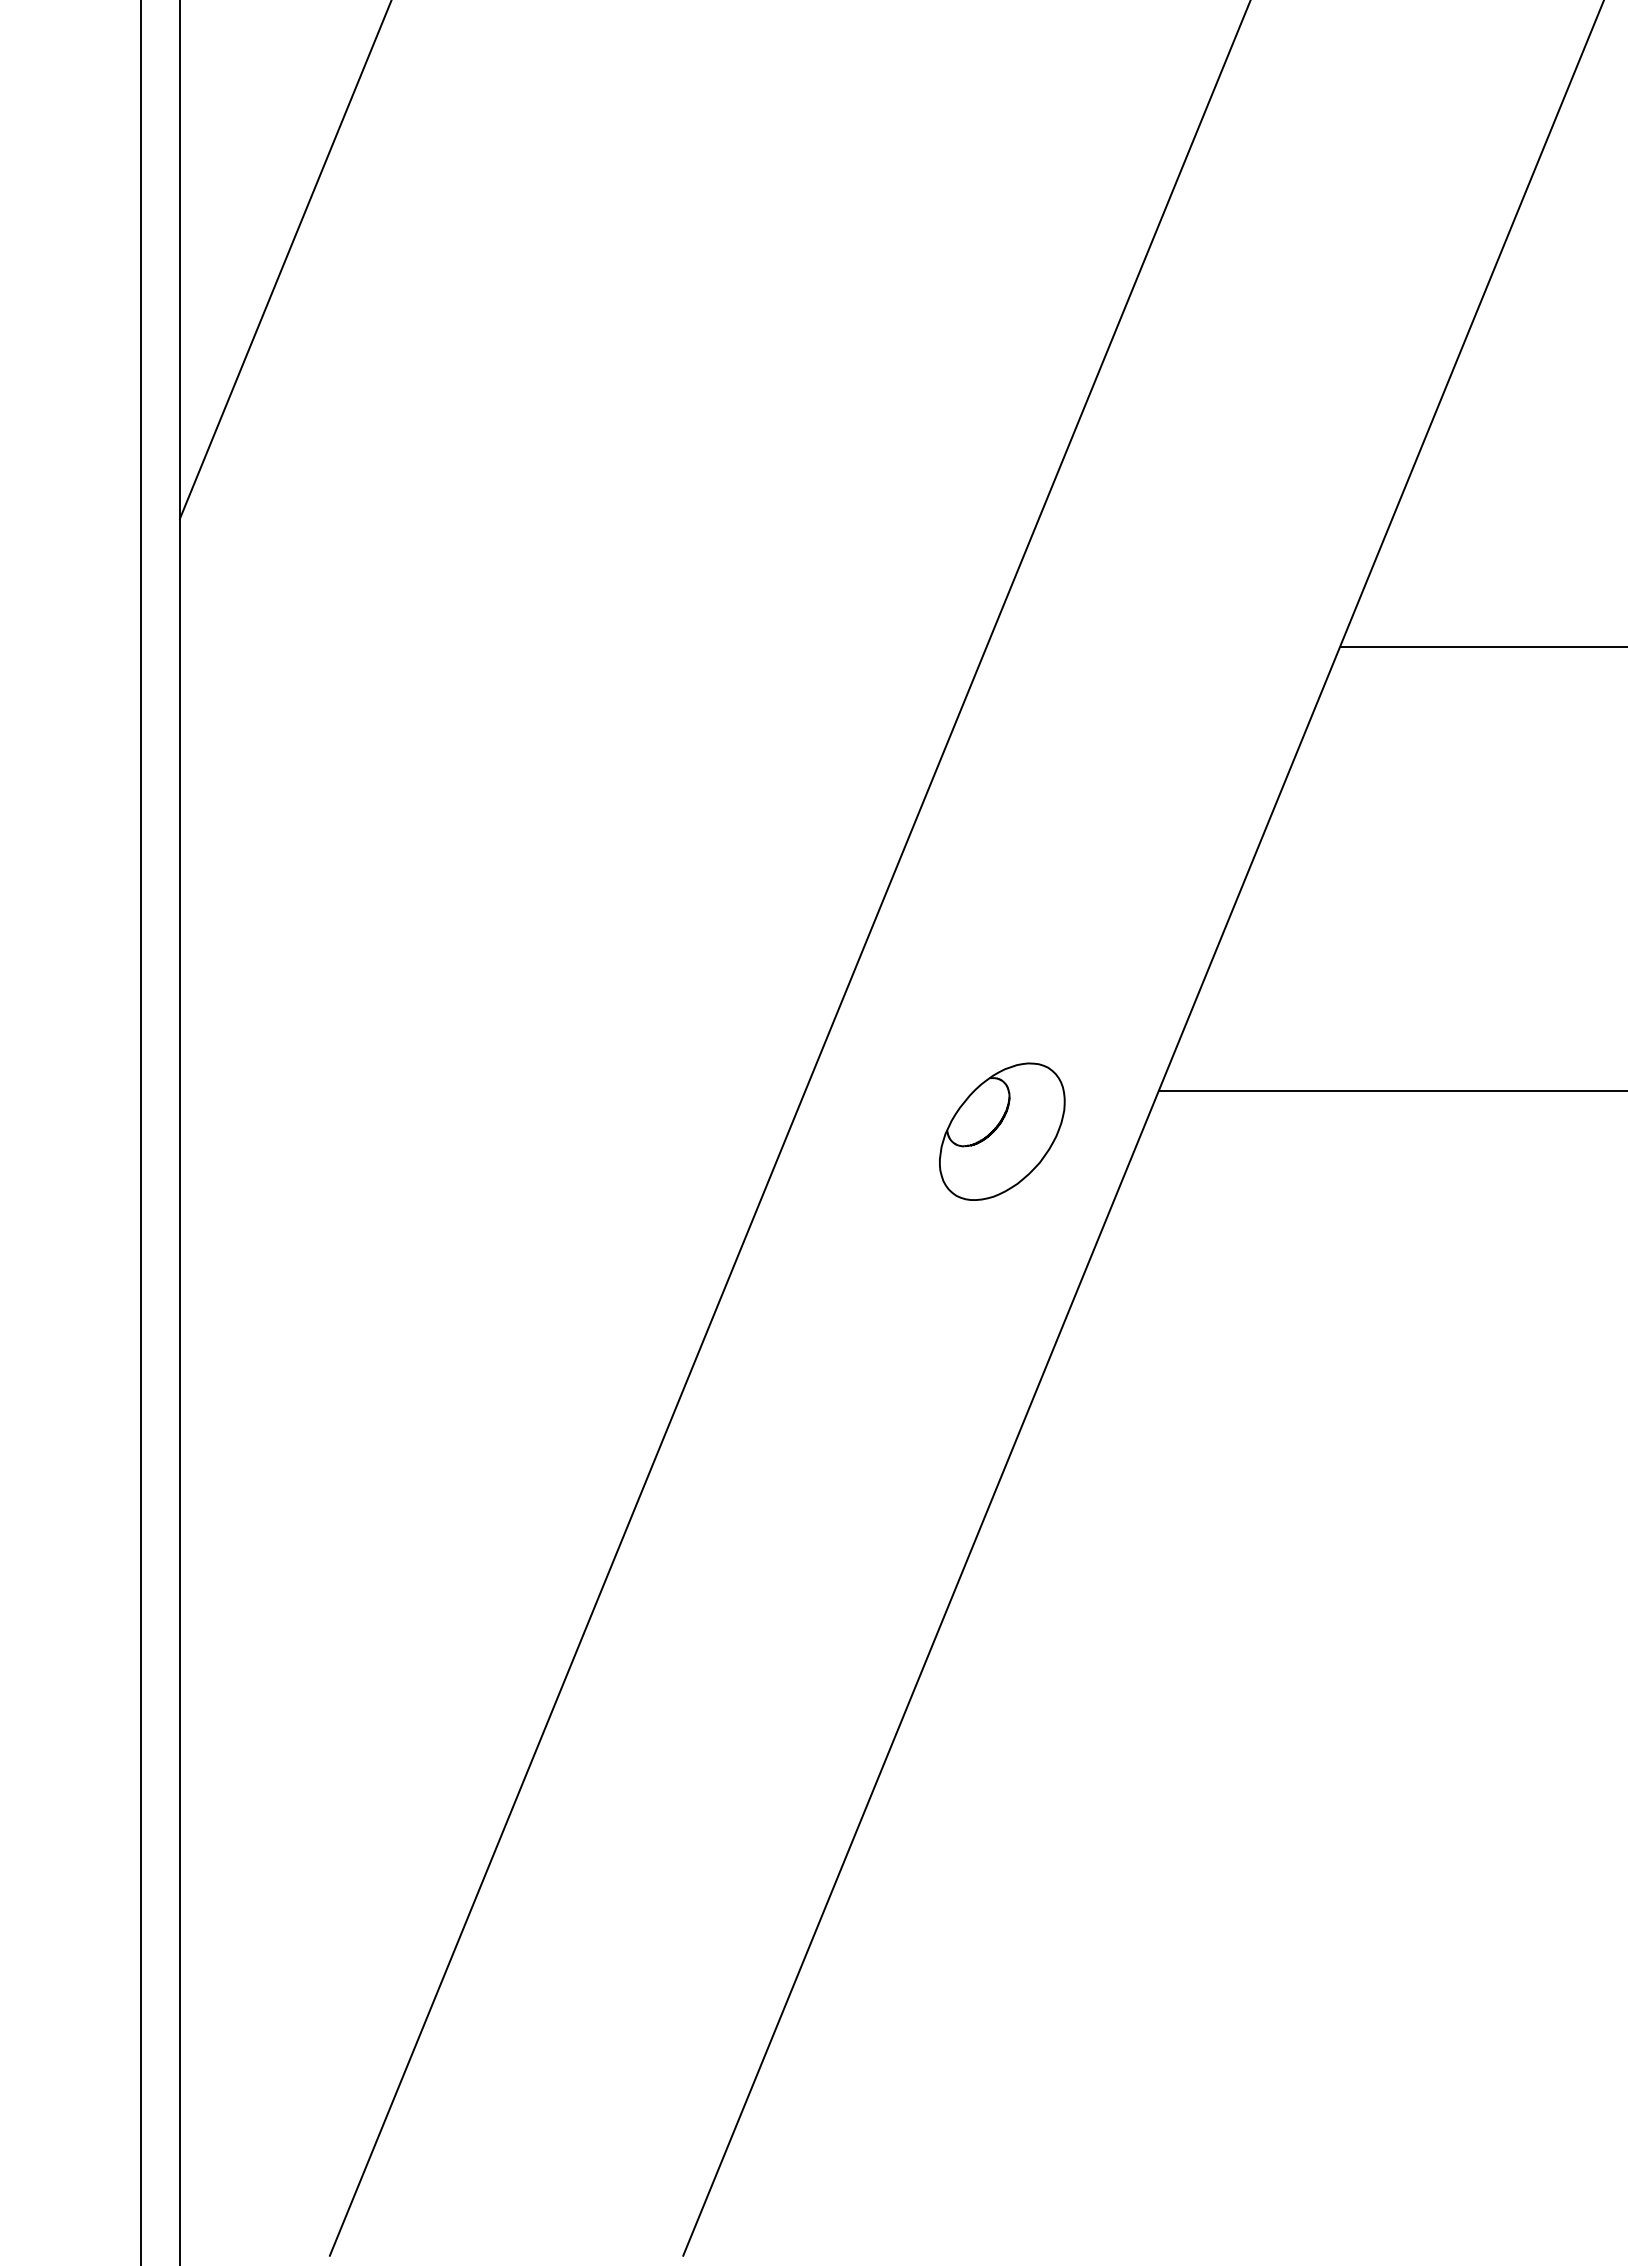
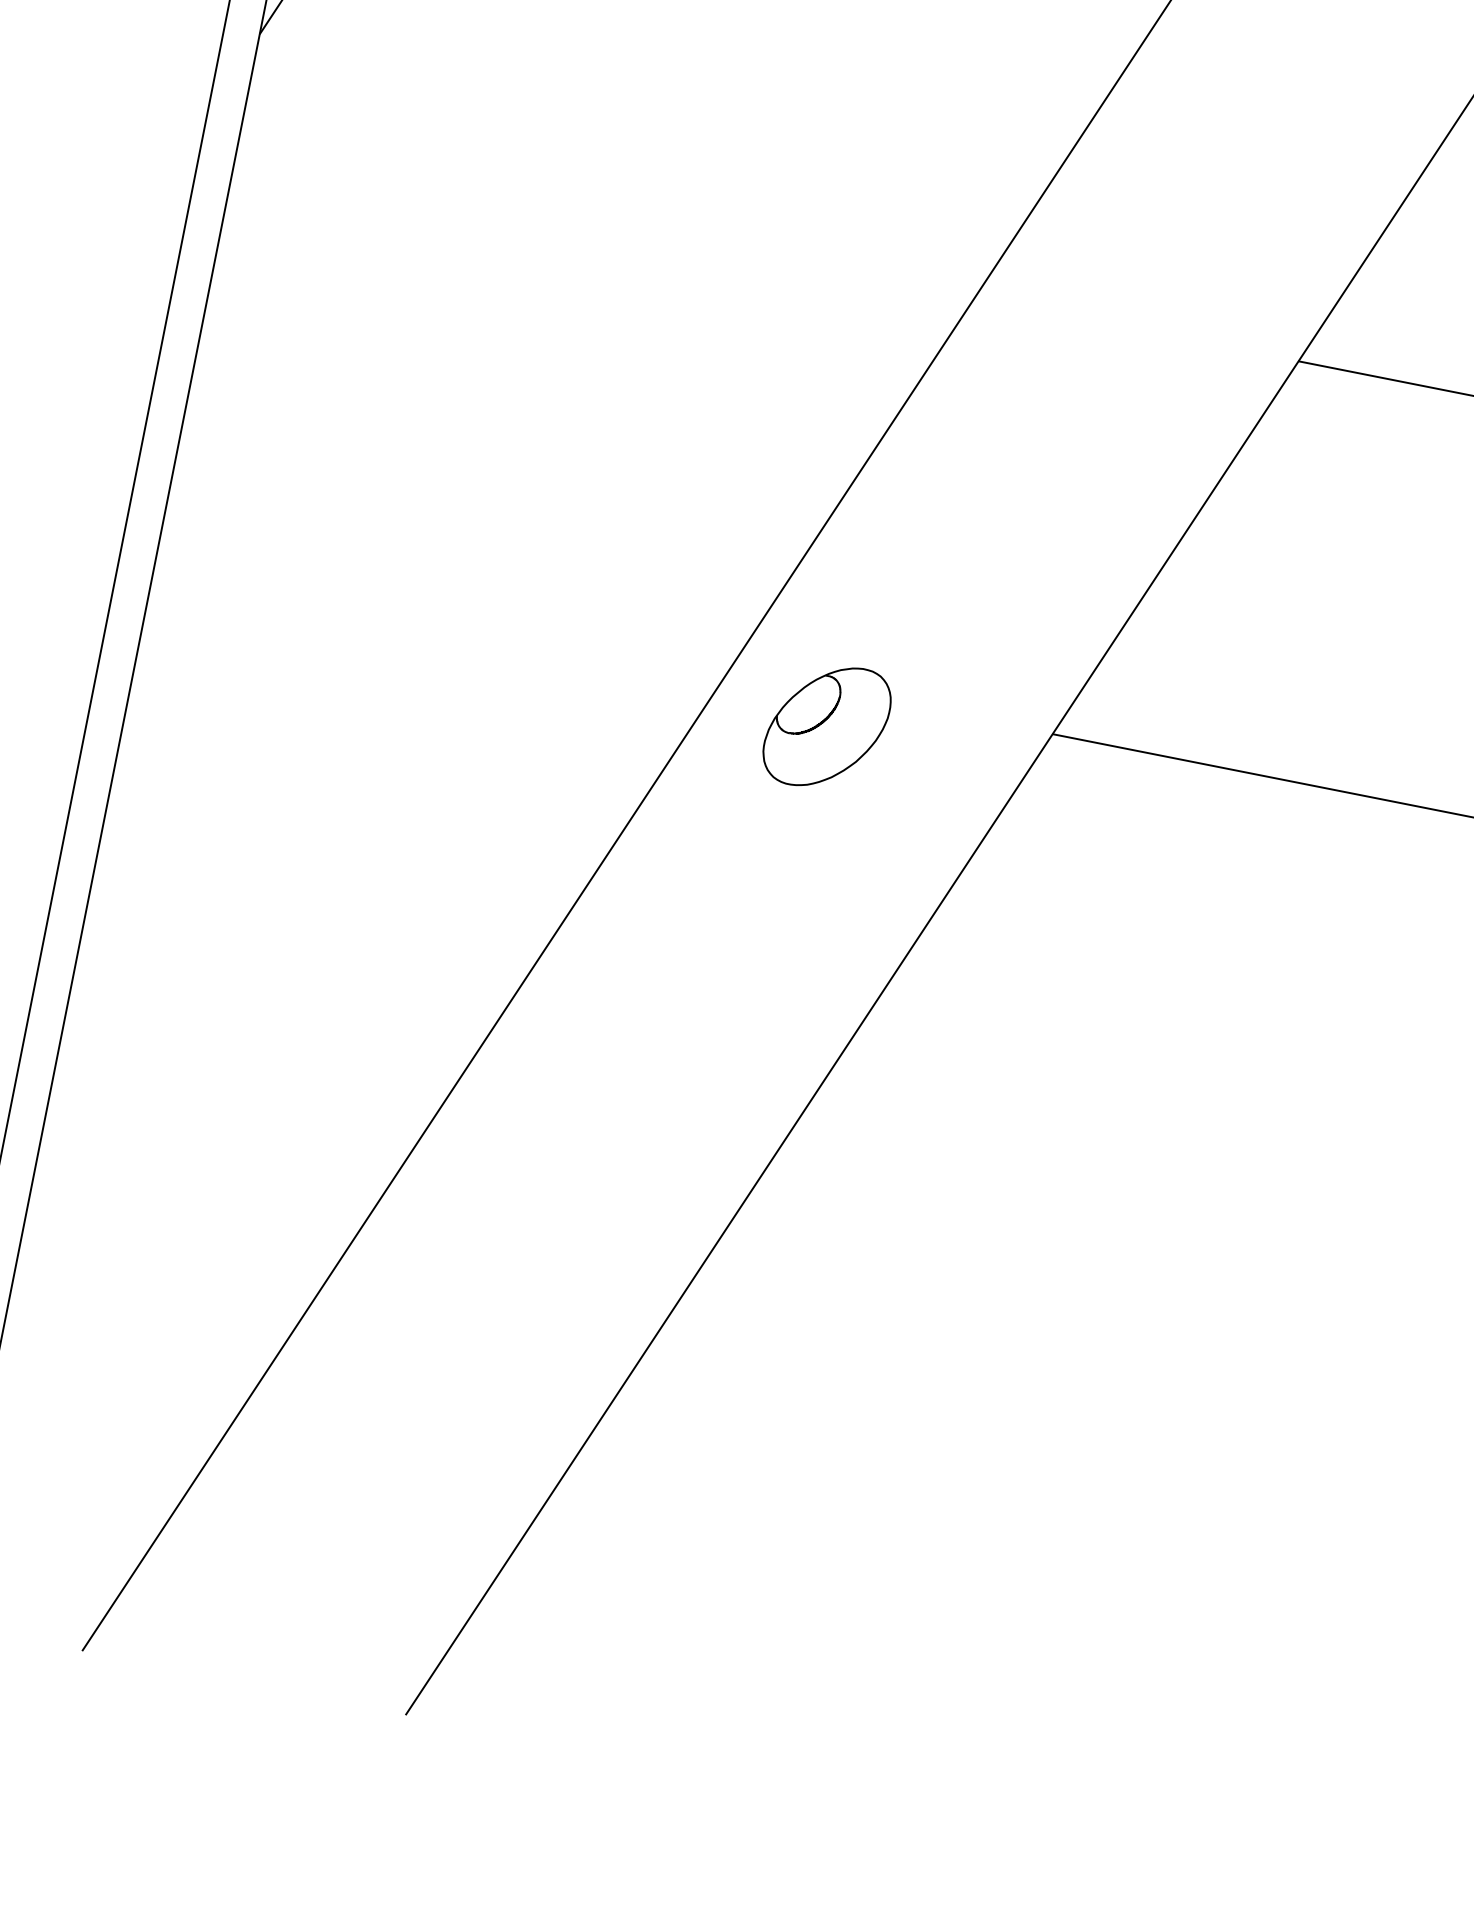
part: (1002, 1131) -> (827, 726), moved

